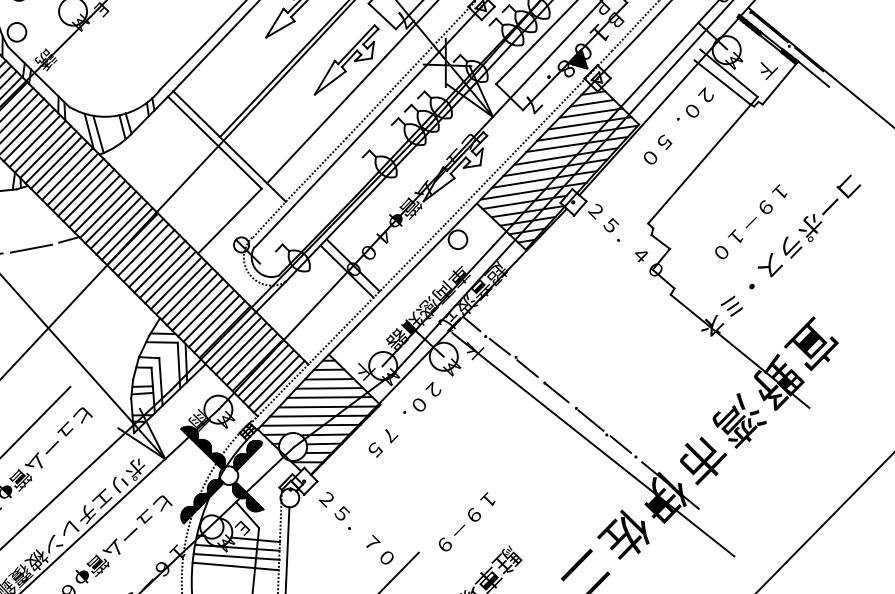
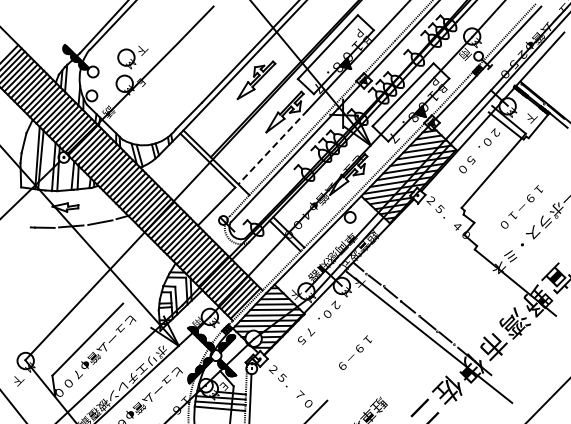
line: (326, 120) -> (273, 147), solid -> dashed
text: (466, 521) -> (355, 352), moved

